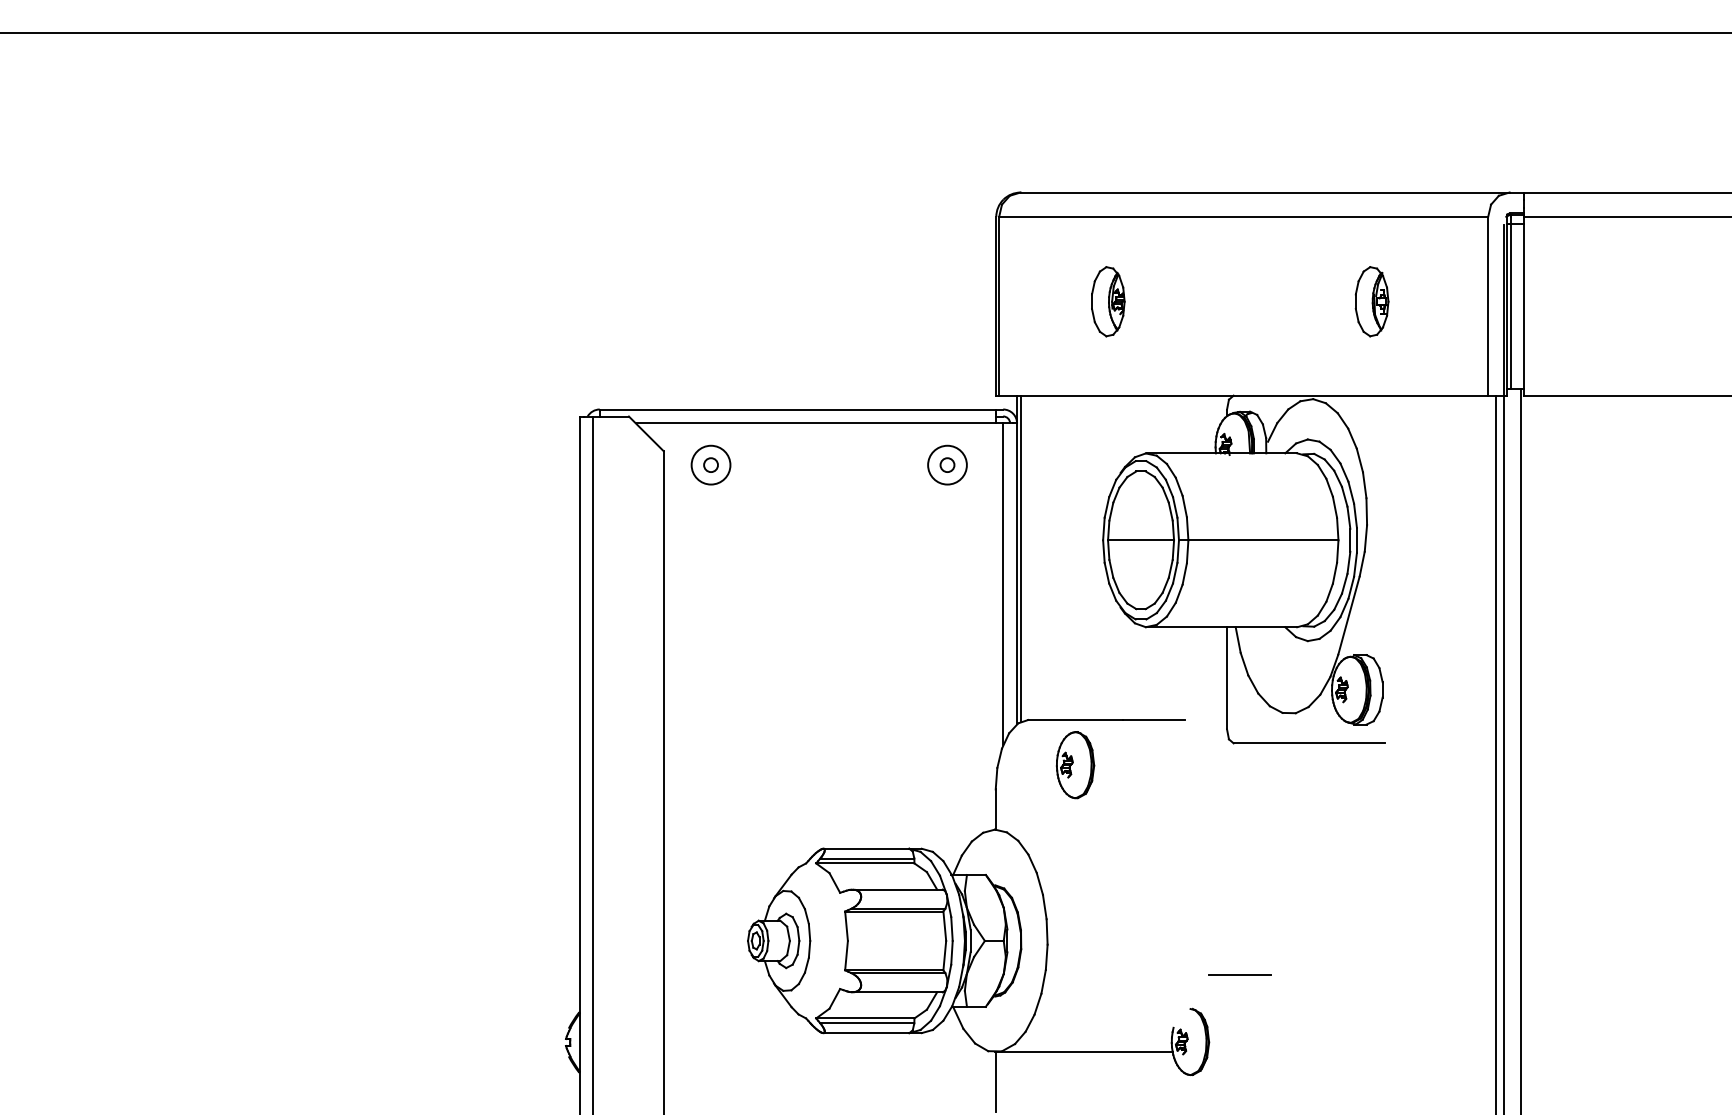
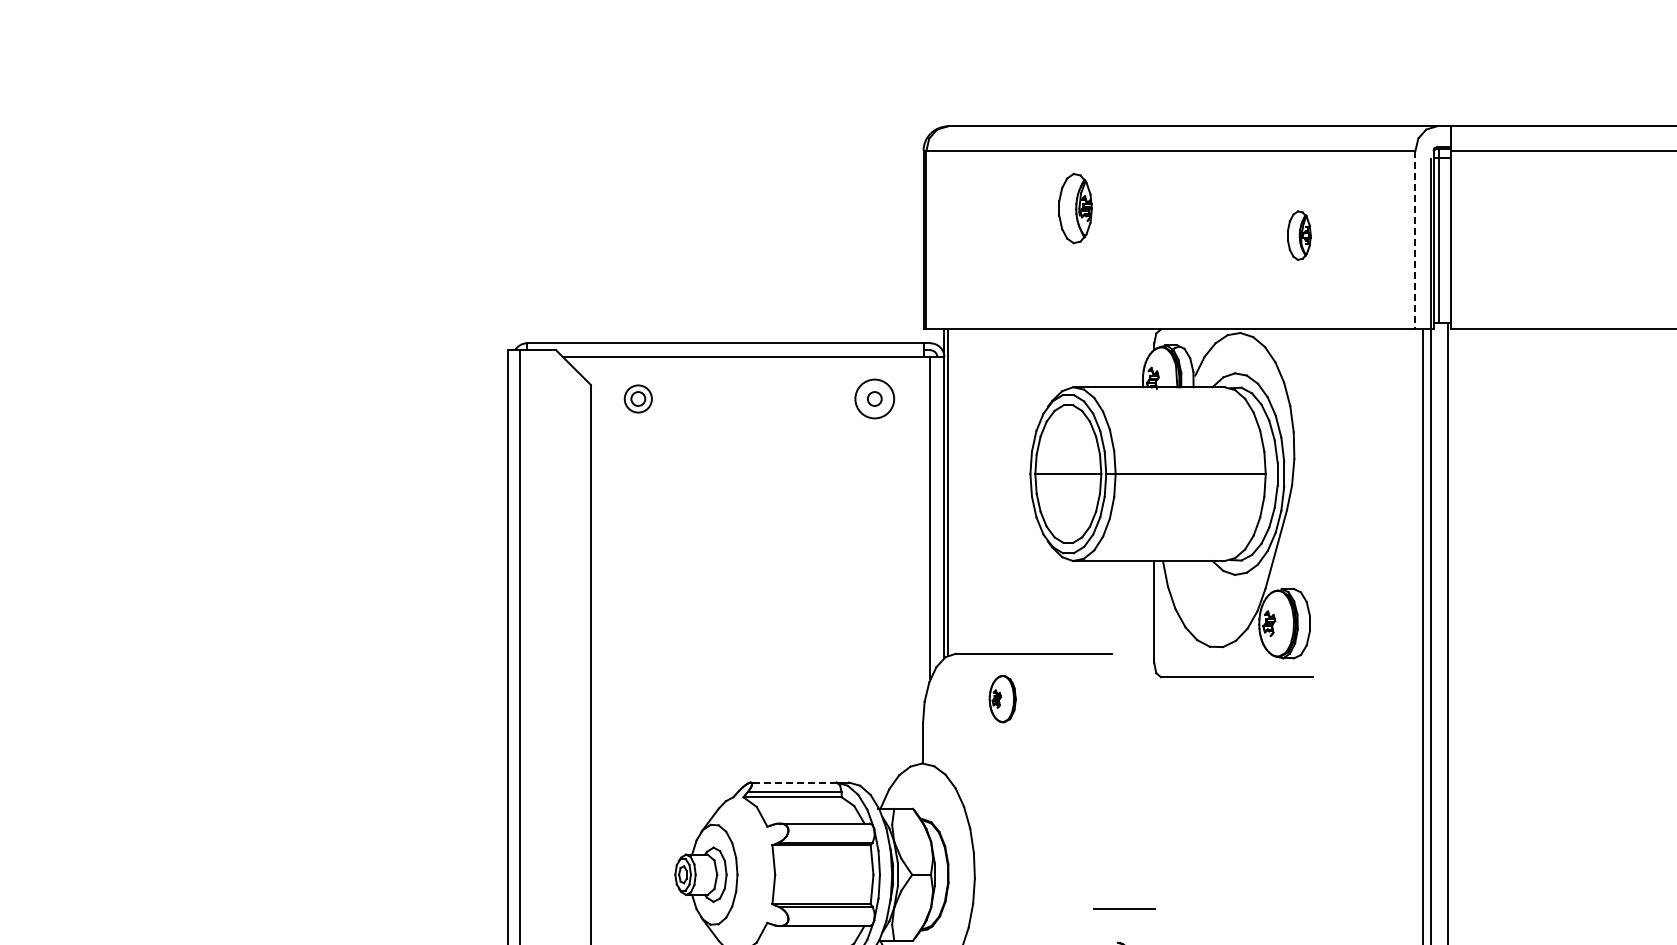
part: (1108, 301) -> (1075, 208), moved
part: (1371, 301) -> (1298, 235), size x0.7
line: (1488, 306) -> (1415, 240), solid -> dashed
circle: (710, 464) -> (637, 398), size x0.7
part: (1075, 765) -> (1002, 699), size x0.7
line: (865, 848) -> (792, 782), solid -> dashed
line: (1239, 974) -> (1123, 908), moved

